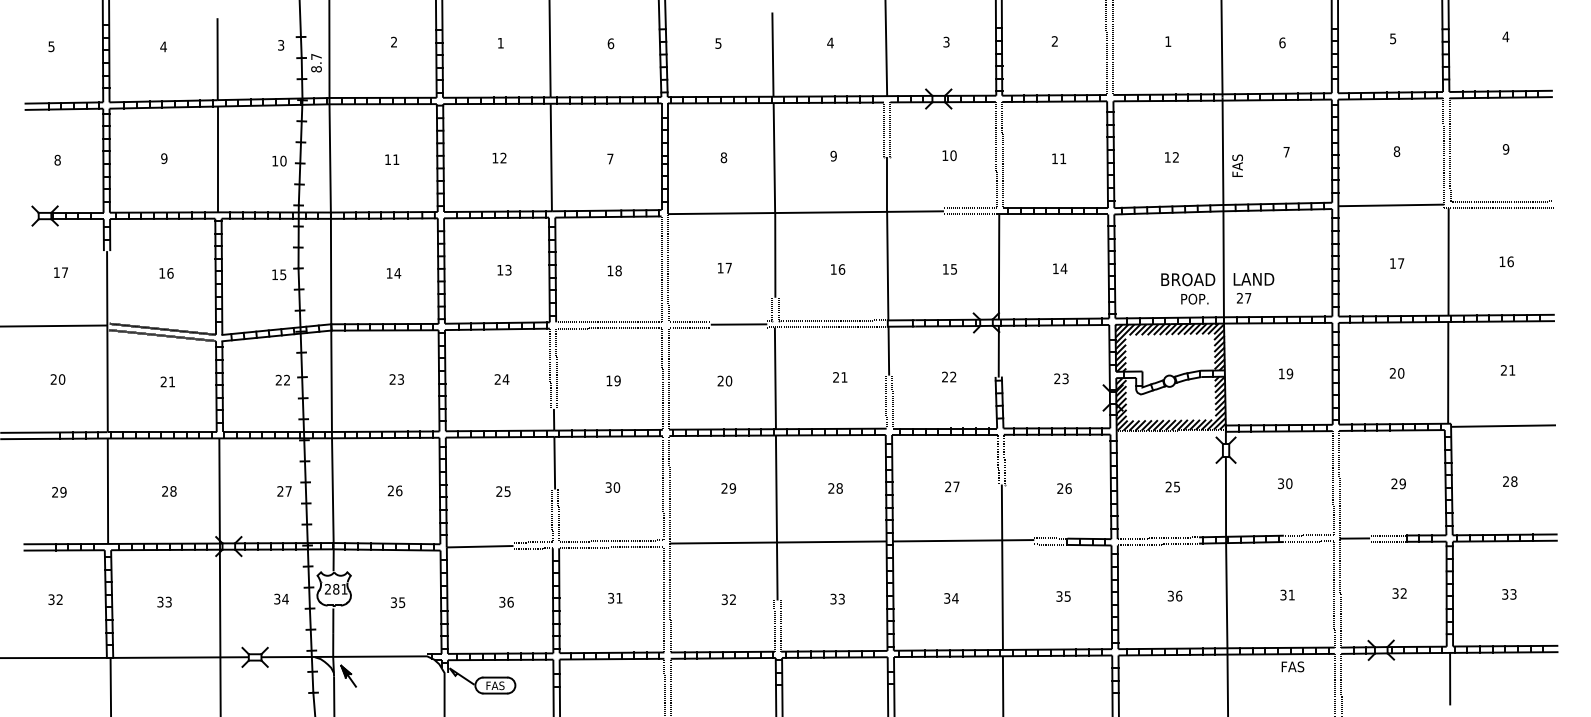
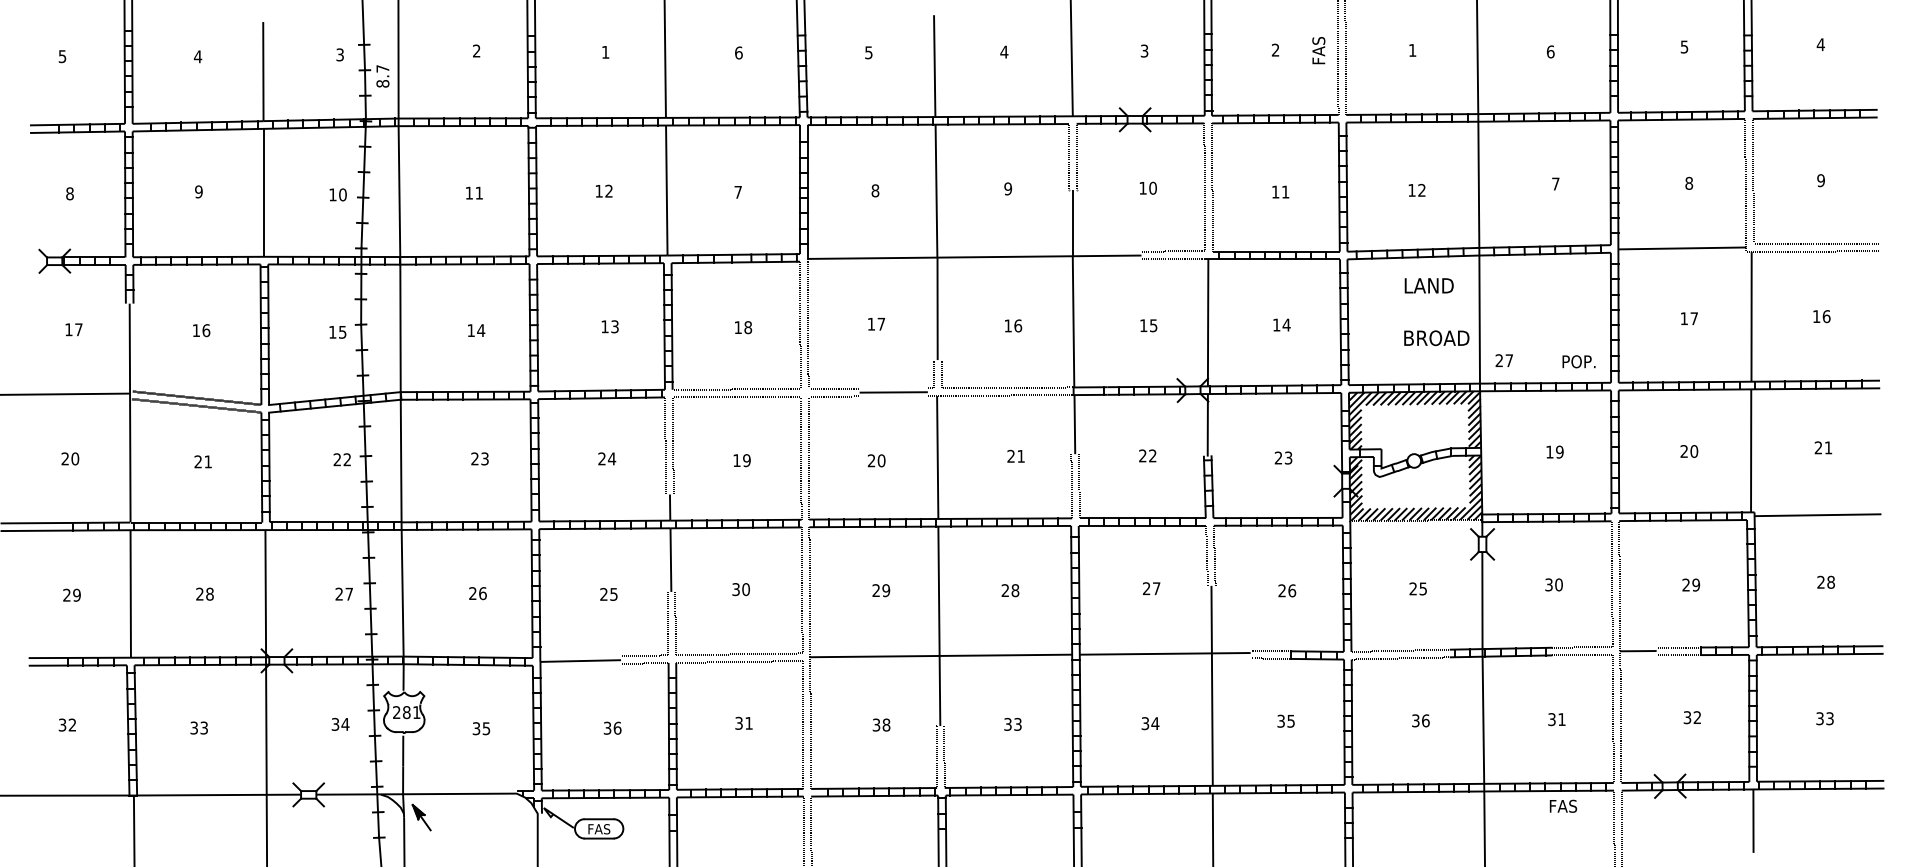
text: (1237, 165) -> (1318, 50), moved
text: (1253, 279) -> (1428, 286), moved
text: (1194, 298) -> (1578, 360), moved
text: (732, 599) -> (885, 724), 32 -> 38

